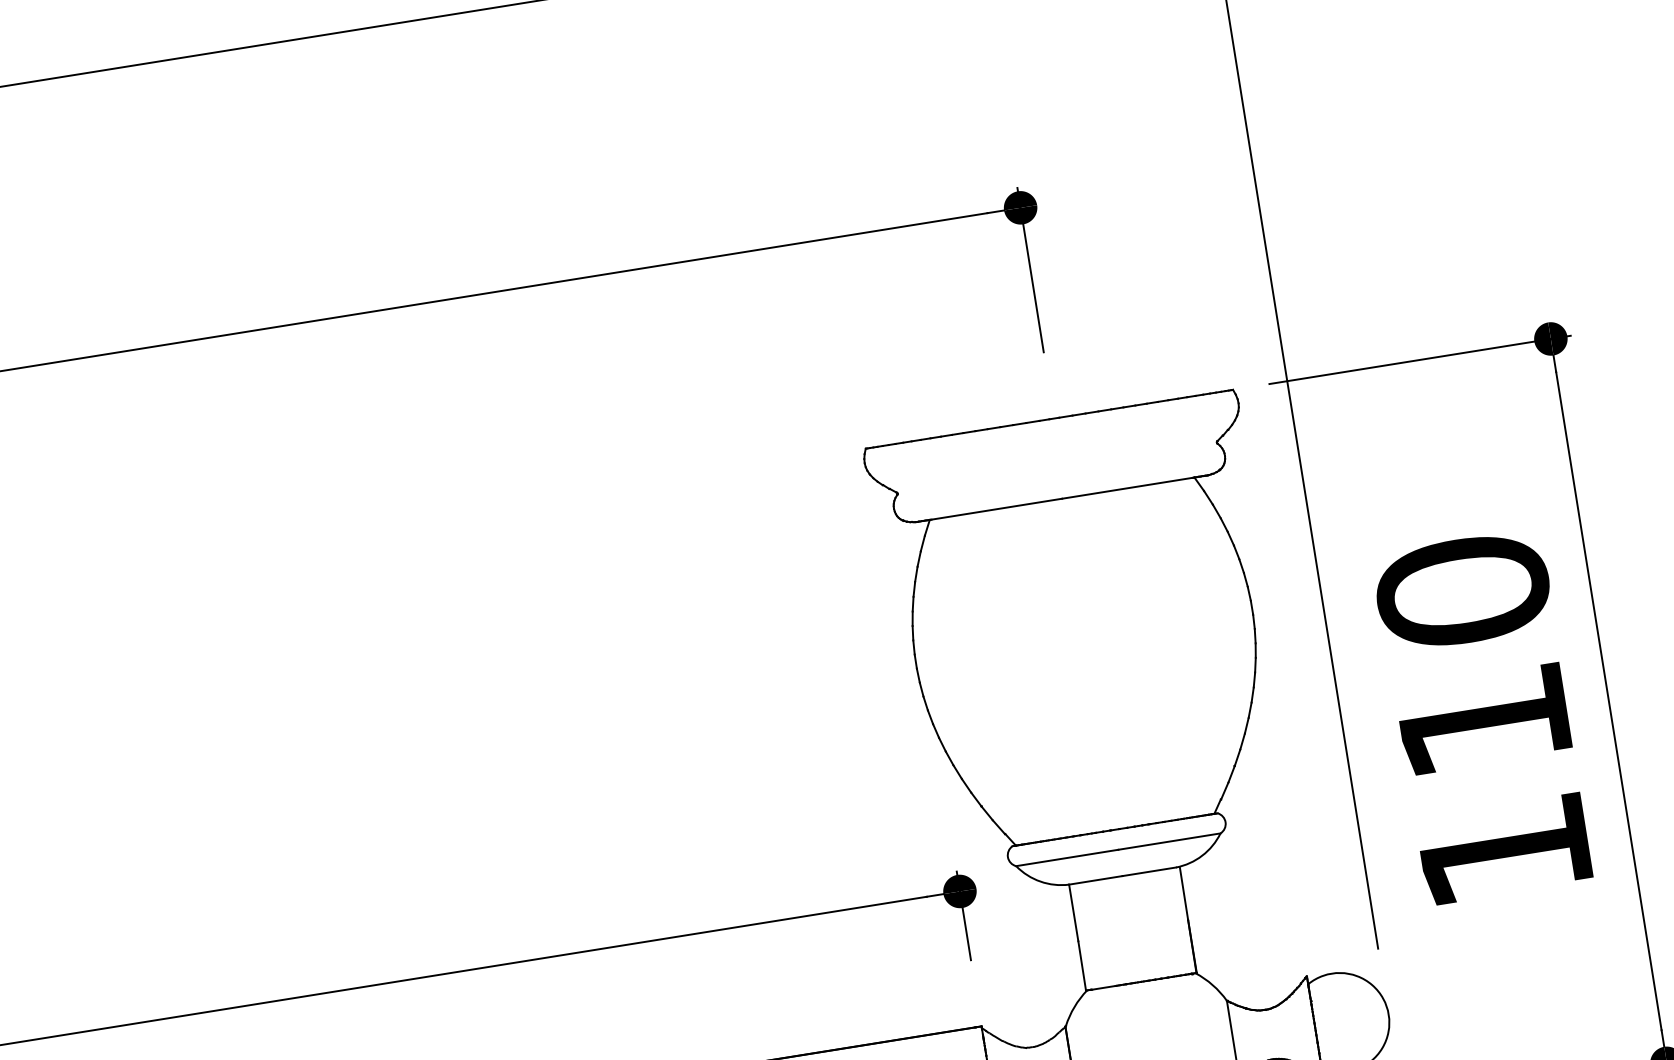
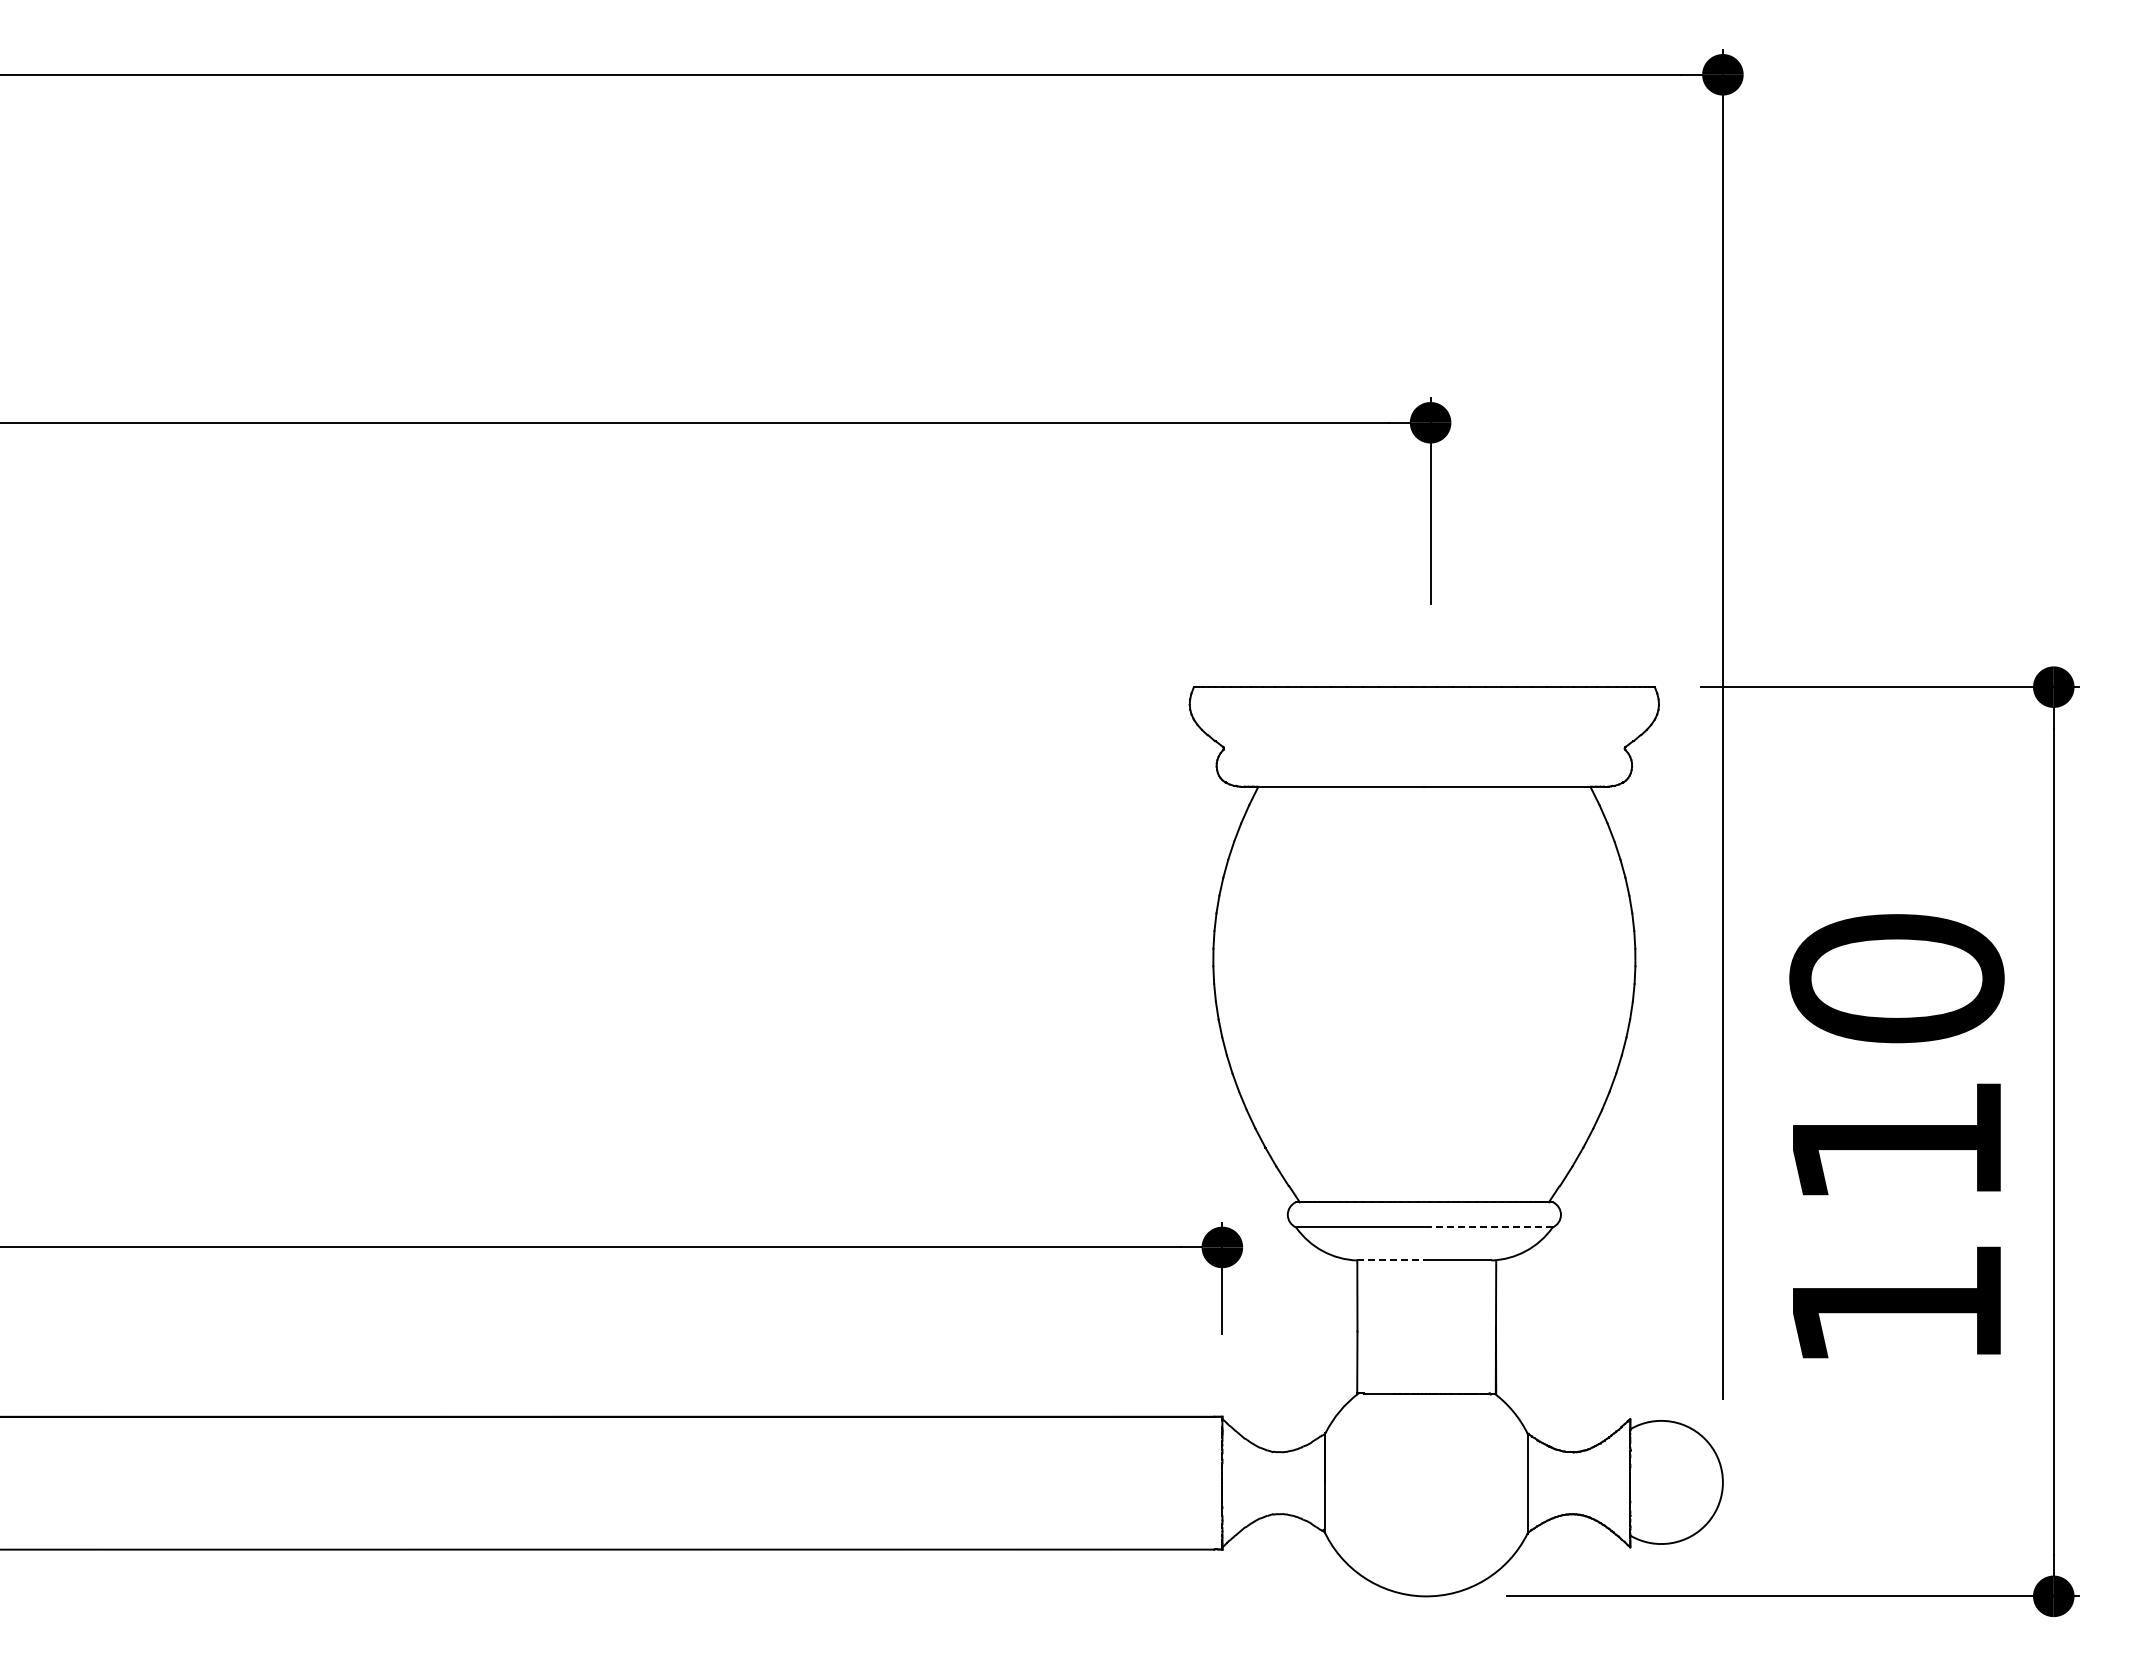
line: (1169, 841) -> (1488, 1227), solid -> dashed
line: (1095, 880) -> (1390, 1260), solid -> dashed

